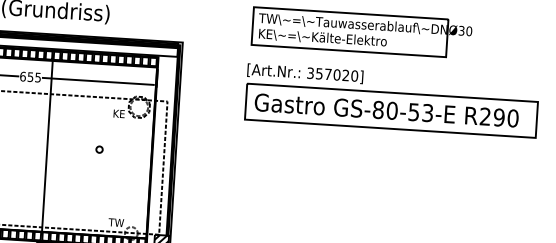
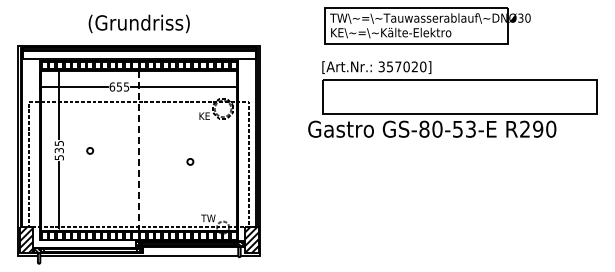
text: (387, 109) -> (432, 128), moved
line: (47, 147) -> (139, 151), solid -> dashed
circle: (99, 149) -> (190, 161), moved

